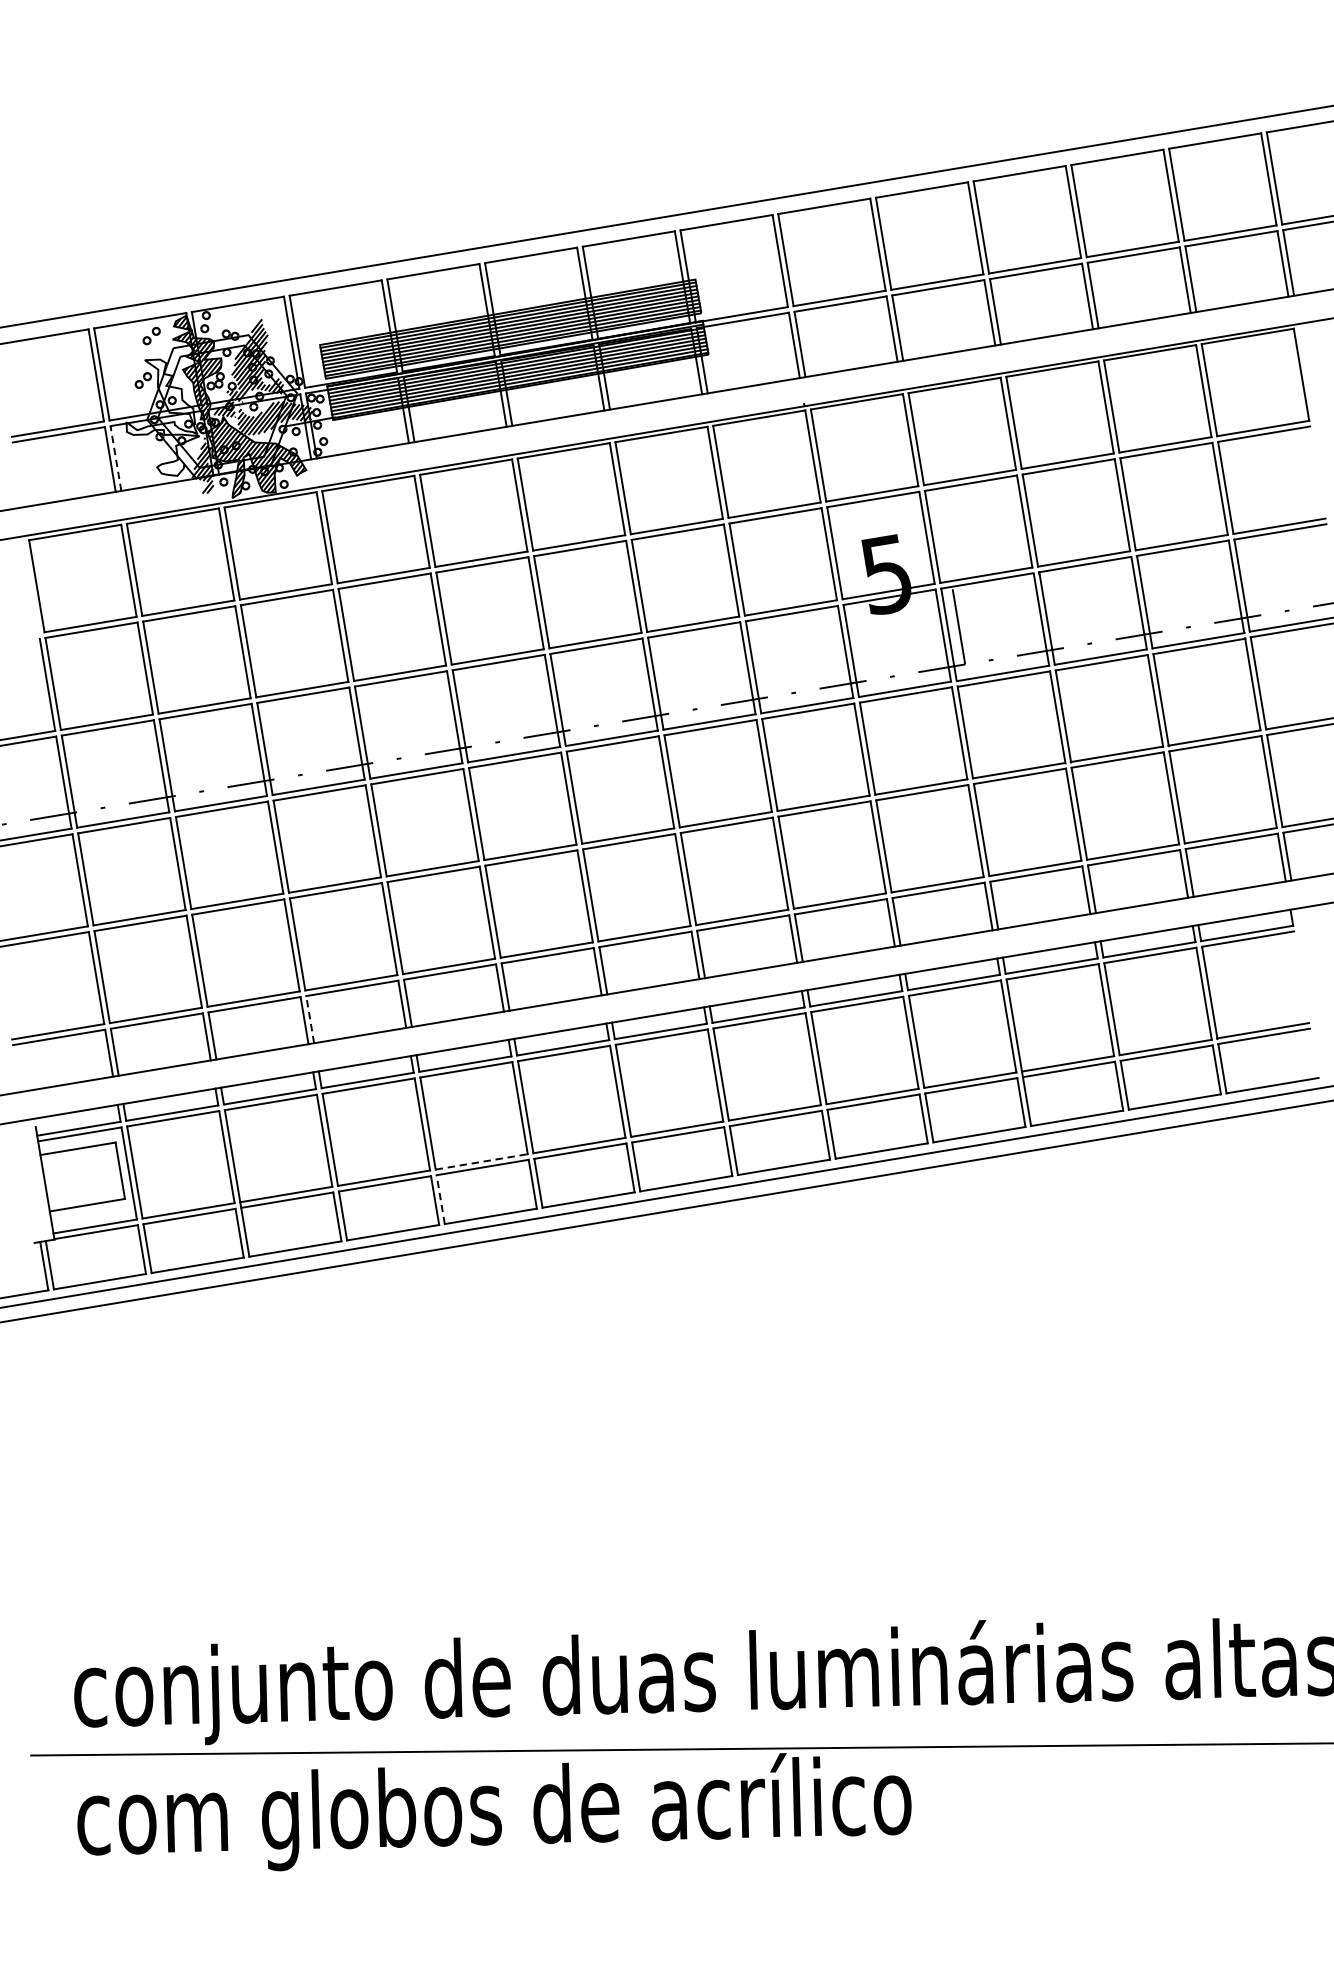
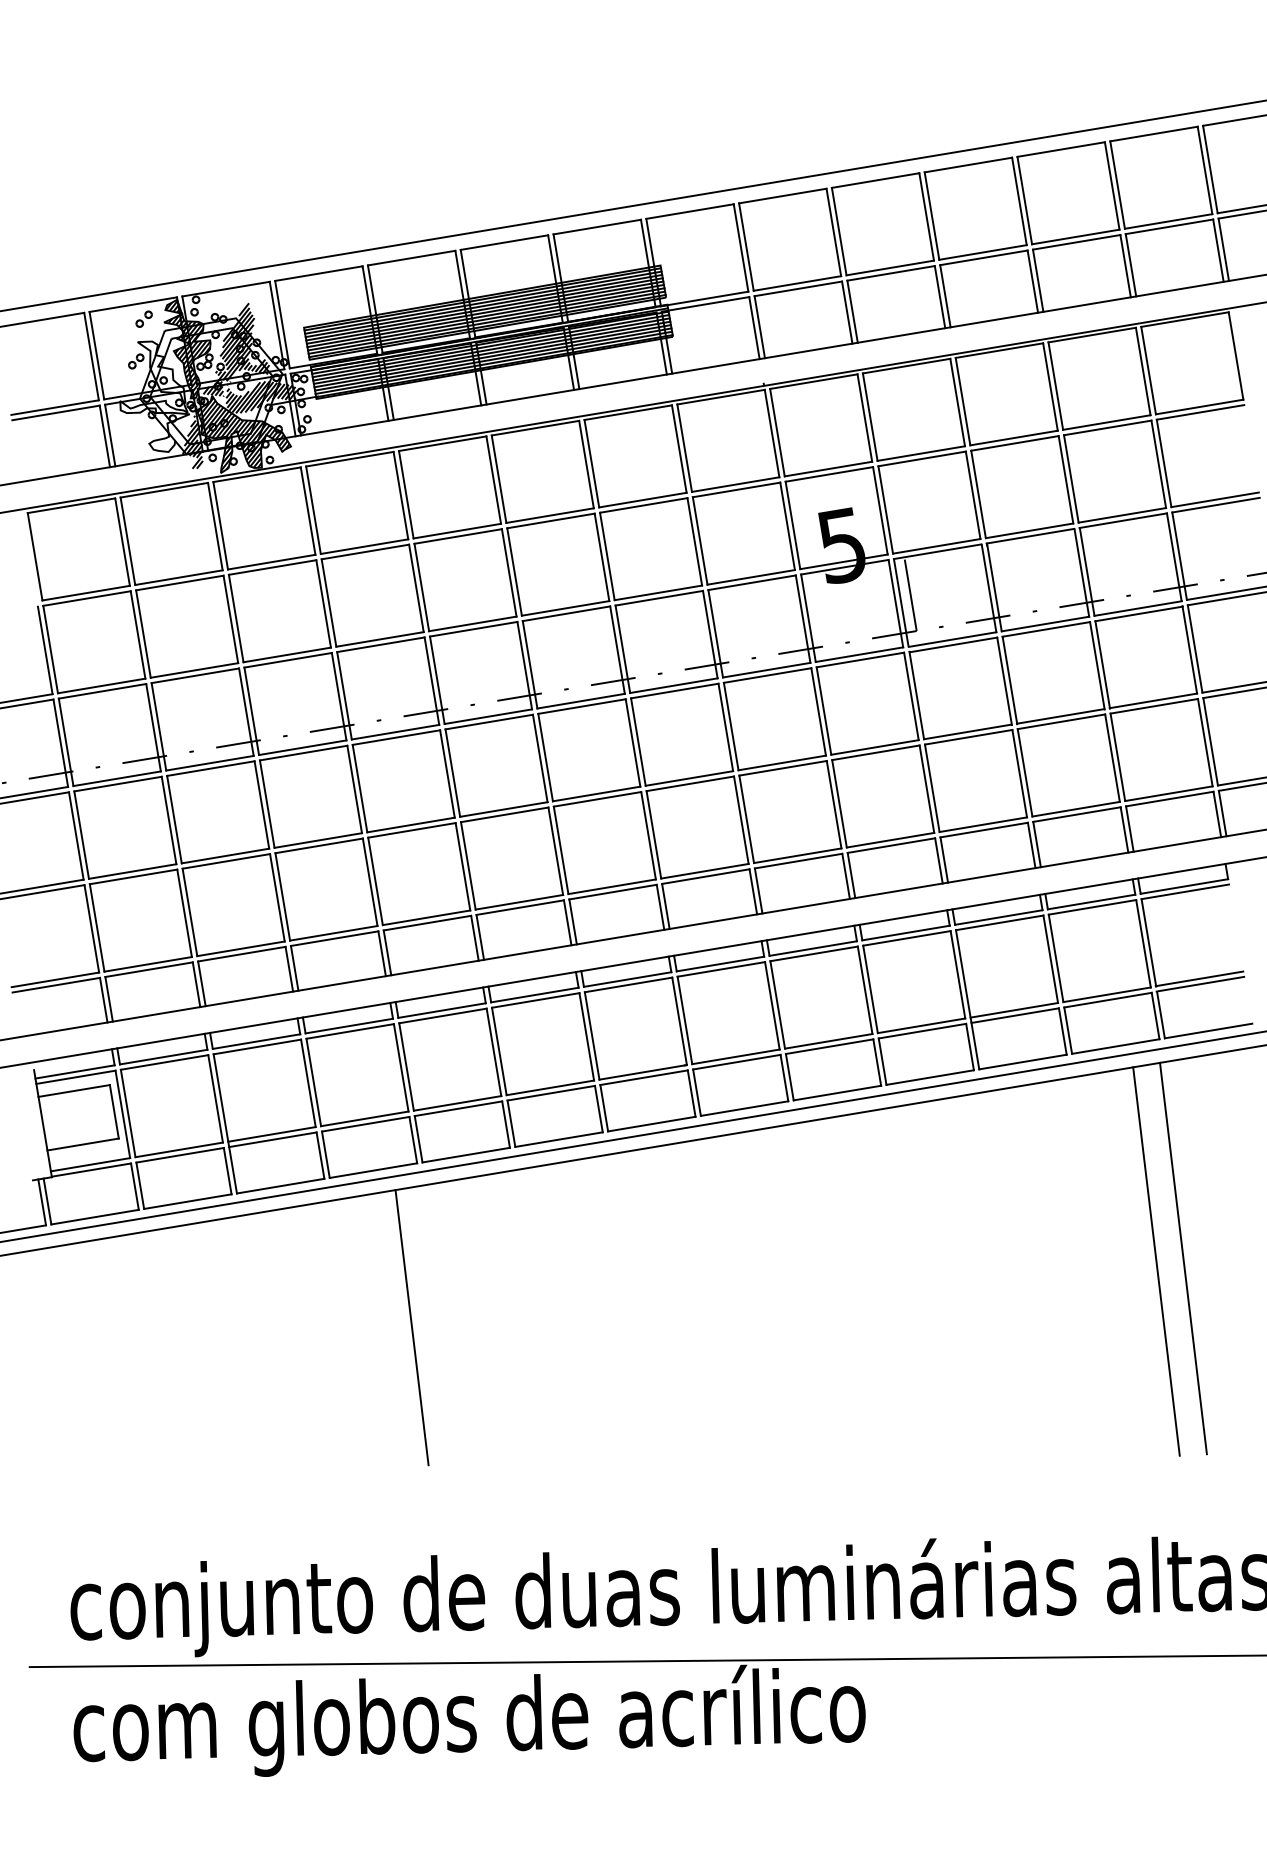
line: (116, 458) -> (110, 435), dashed -> solid
line: (309, 1019) -> (294, 968), dashed -> solid
line: (482, 1162) -> (458, 1103), dashed -> solid
line: (440, 1199) -> (418, 1139), dashed -> solid
line: (1246, 1325) -> (1183, 1258), added
line: (1217, 1328) -> (1156, 1261), added
line: (433, 1397) -> (411, 1327), added

